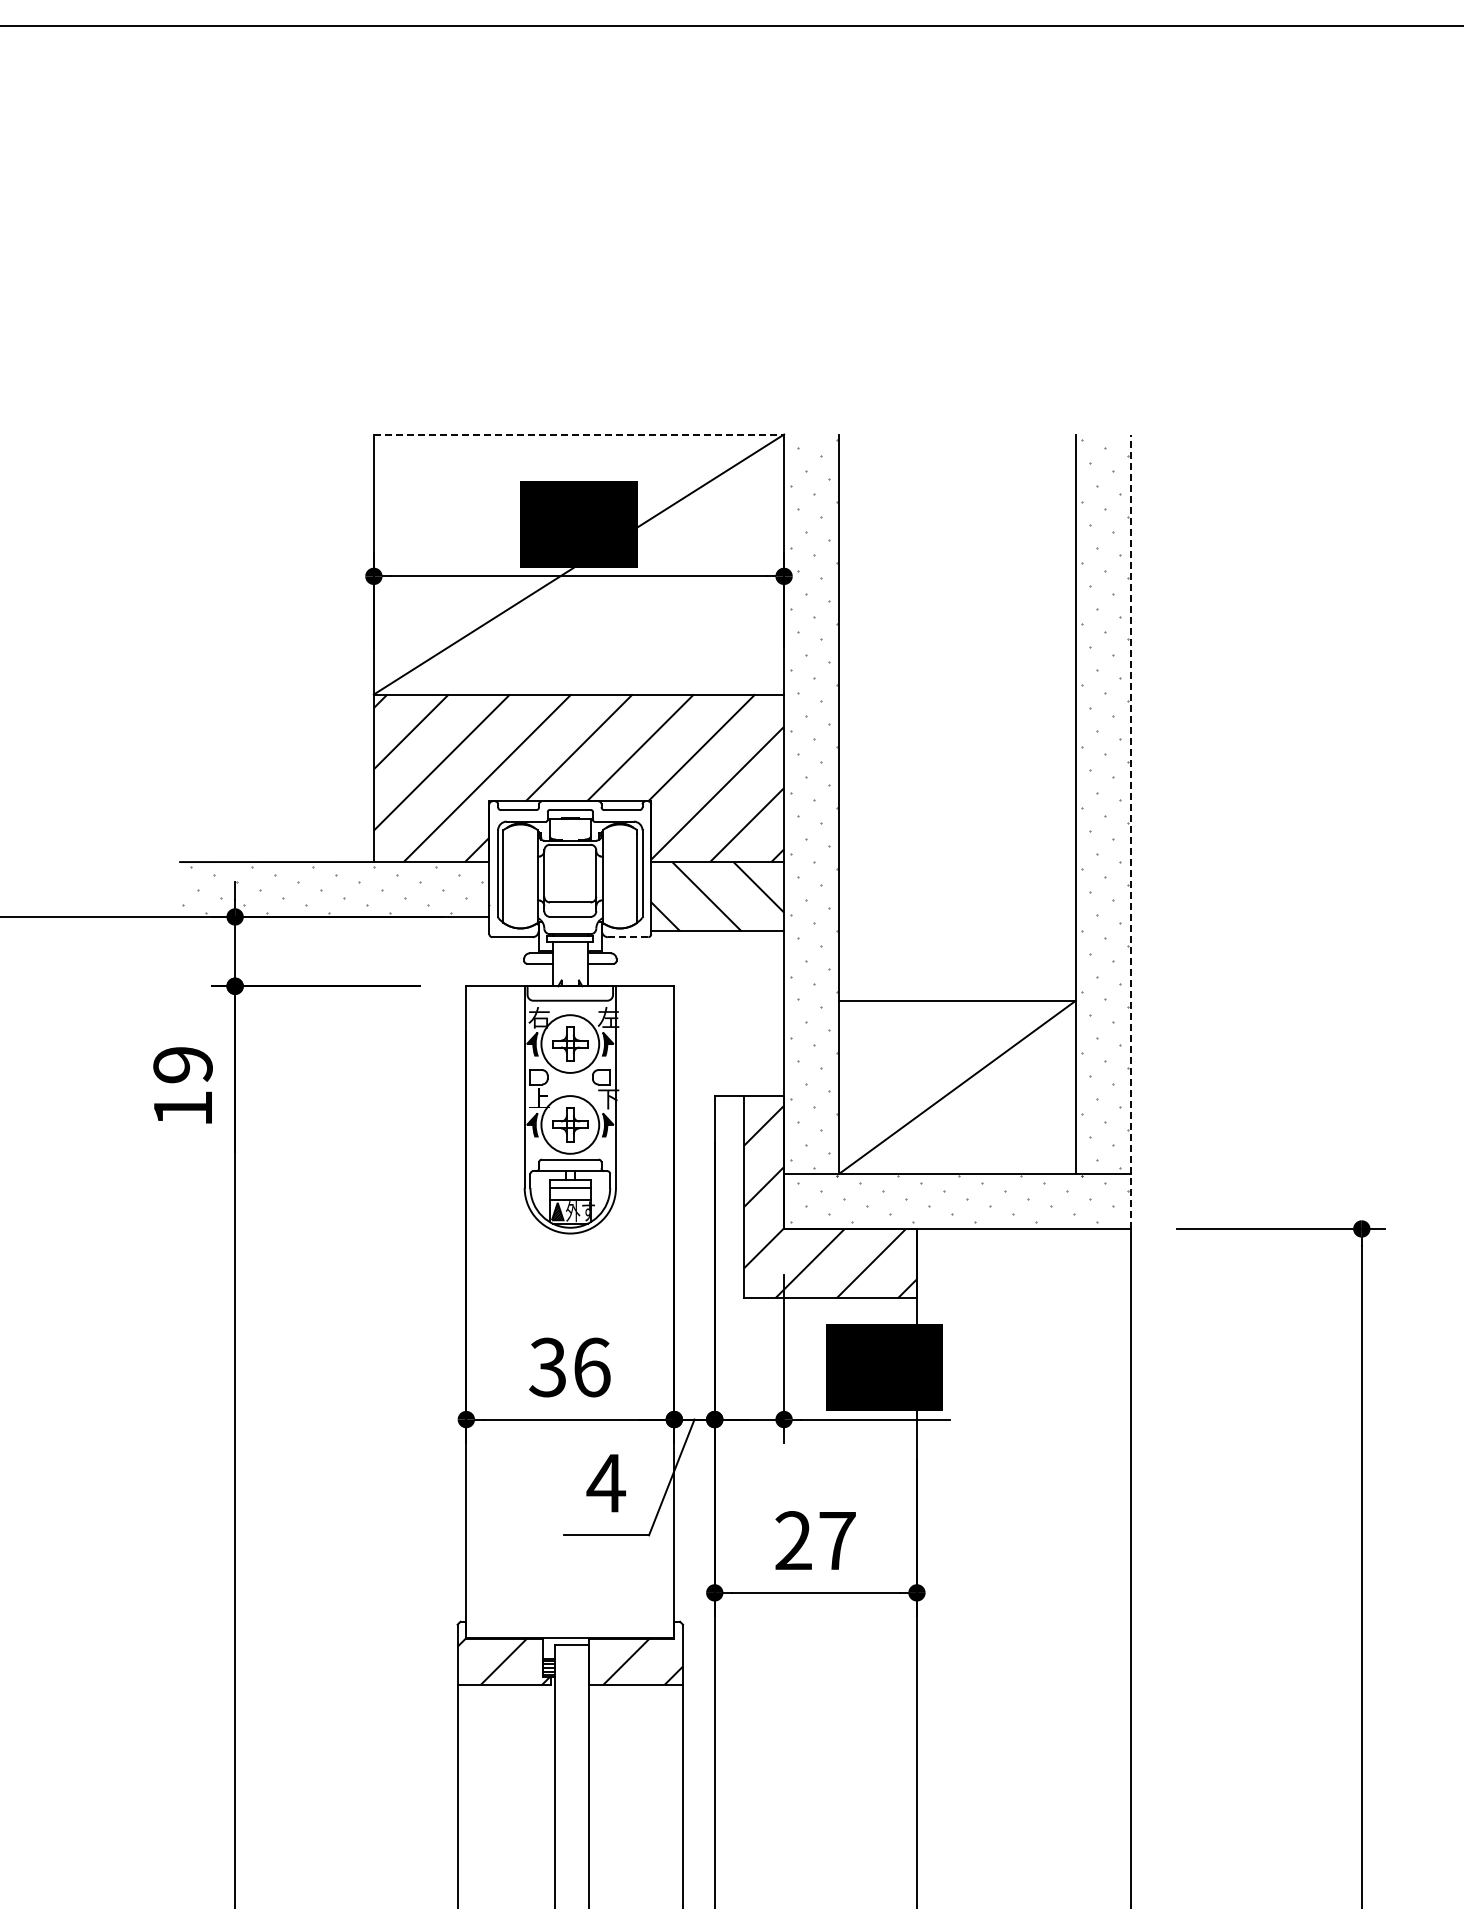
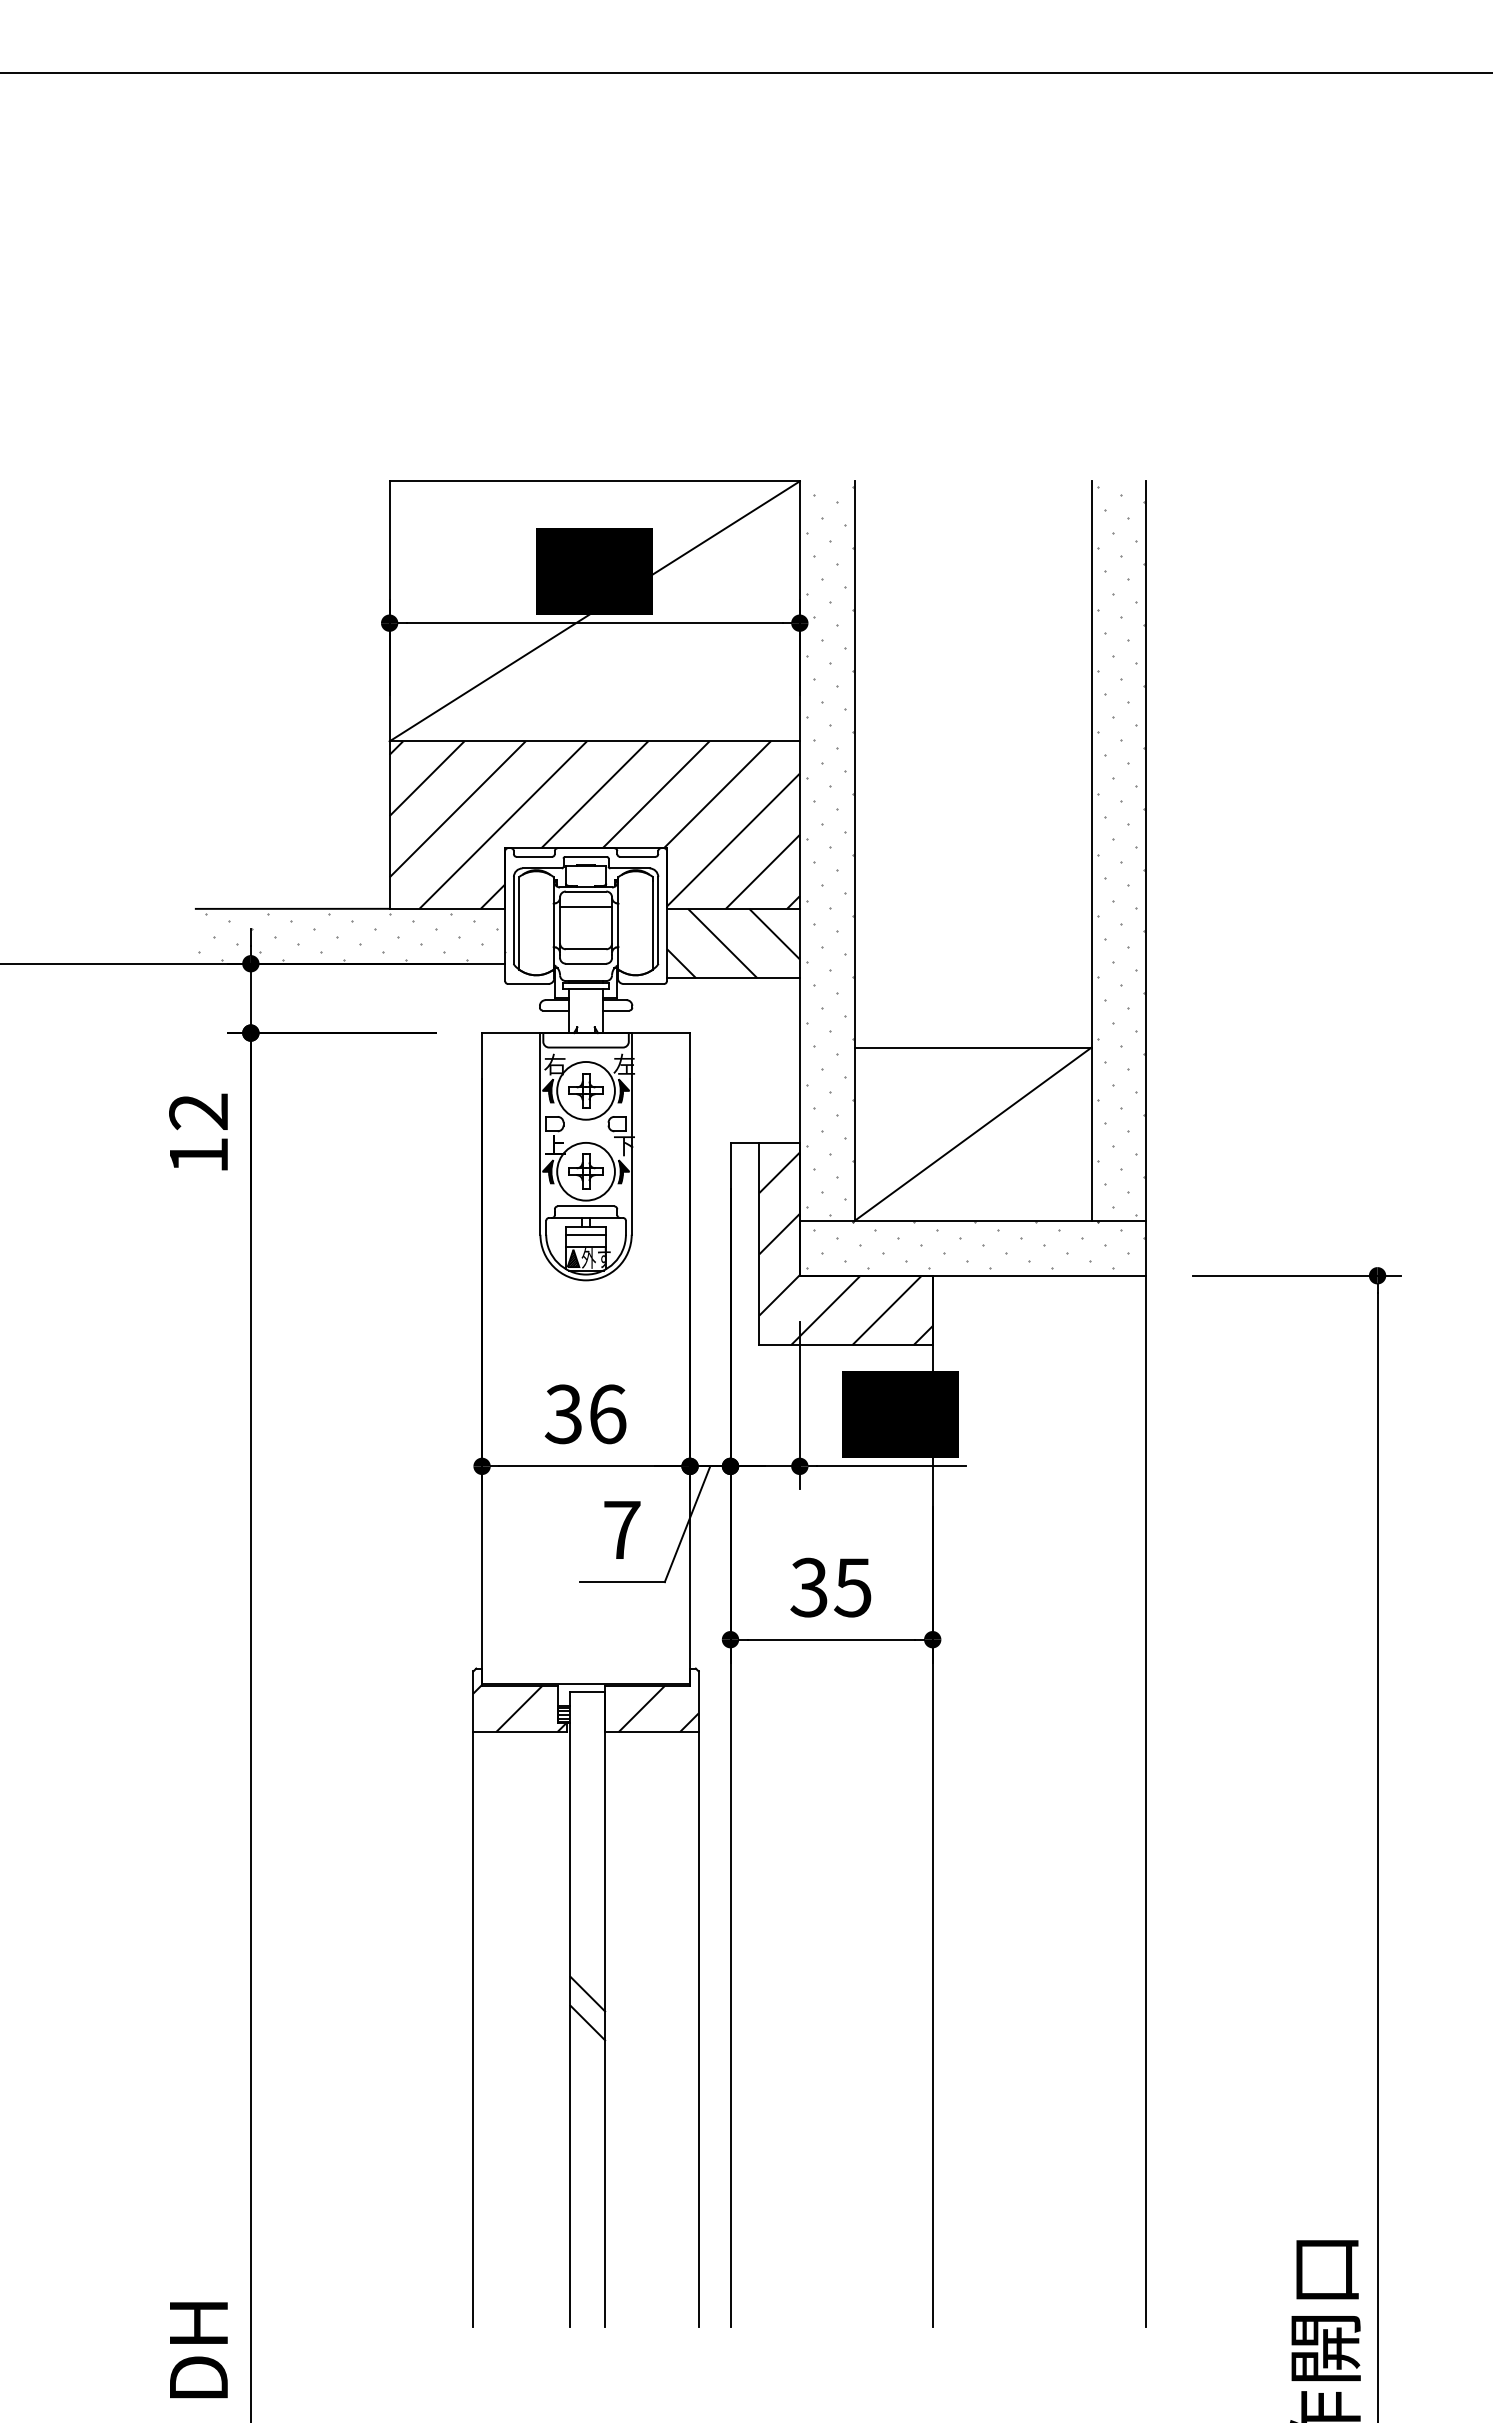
line: (579, 434) -> (595, 481), dashed -> solid
line: (1130, 831) -> (1146, 878), dashed -> solid
line: (570, 860) -> (586, 907), added
line: (627, 936) -> (643, 983), dashed -> solid
text: (182, 1064) -> (198, 1111), 19 -> 12
text: (605, 1482) -> (621, 1529), 4 -> 7
text: (814, 1540) -> (830, 1587), 27 -> 35

